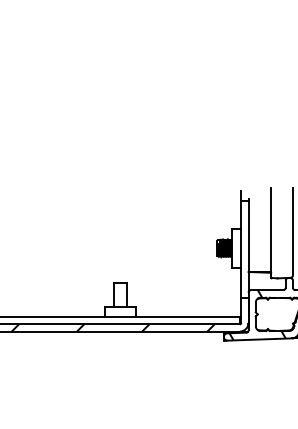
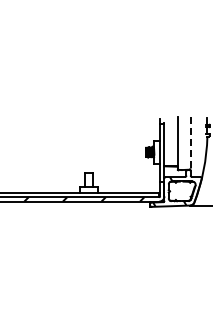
line: (292, 231) -> (190, 142), solid -> dashed

